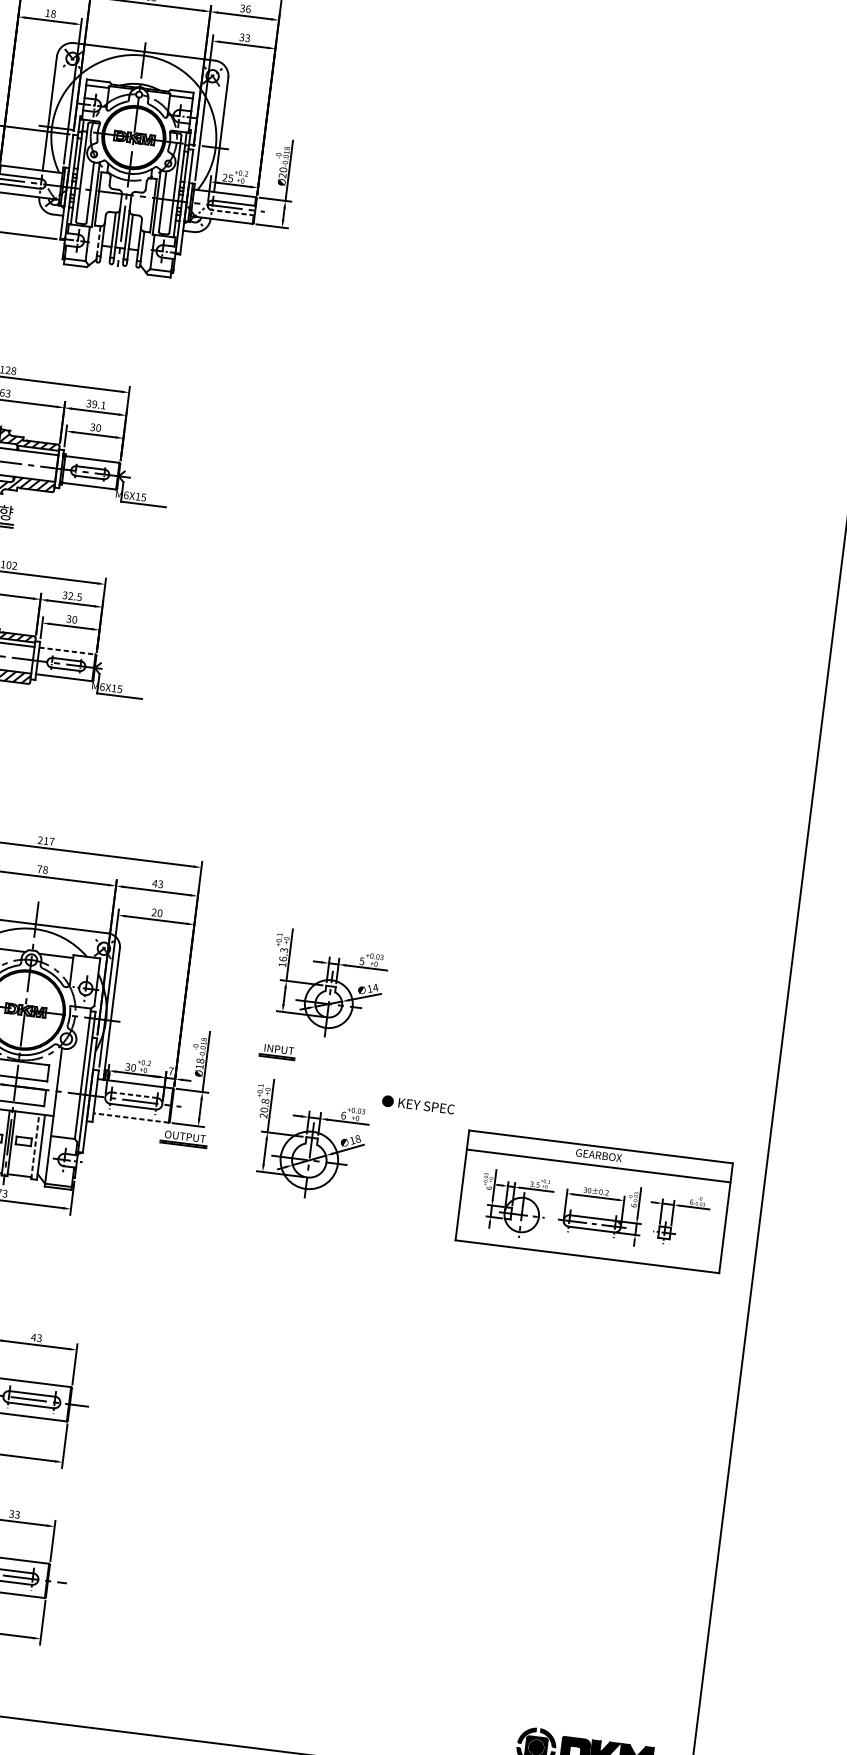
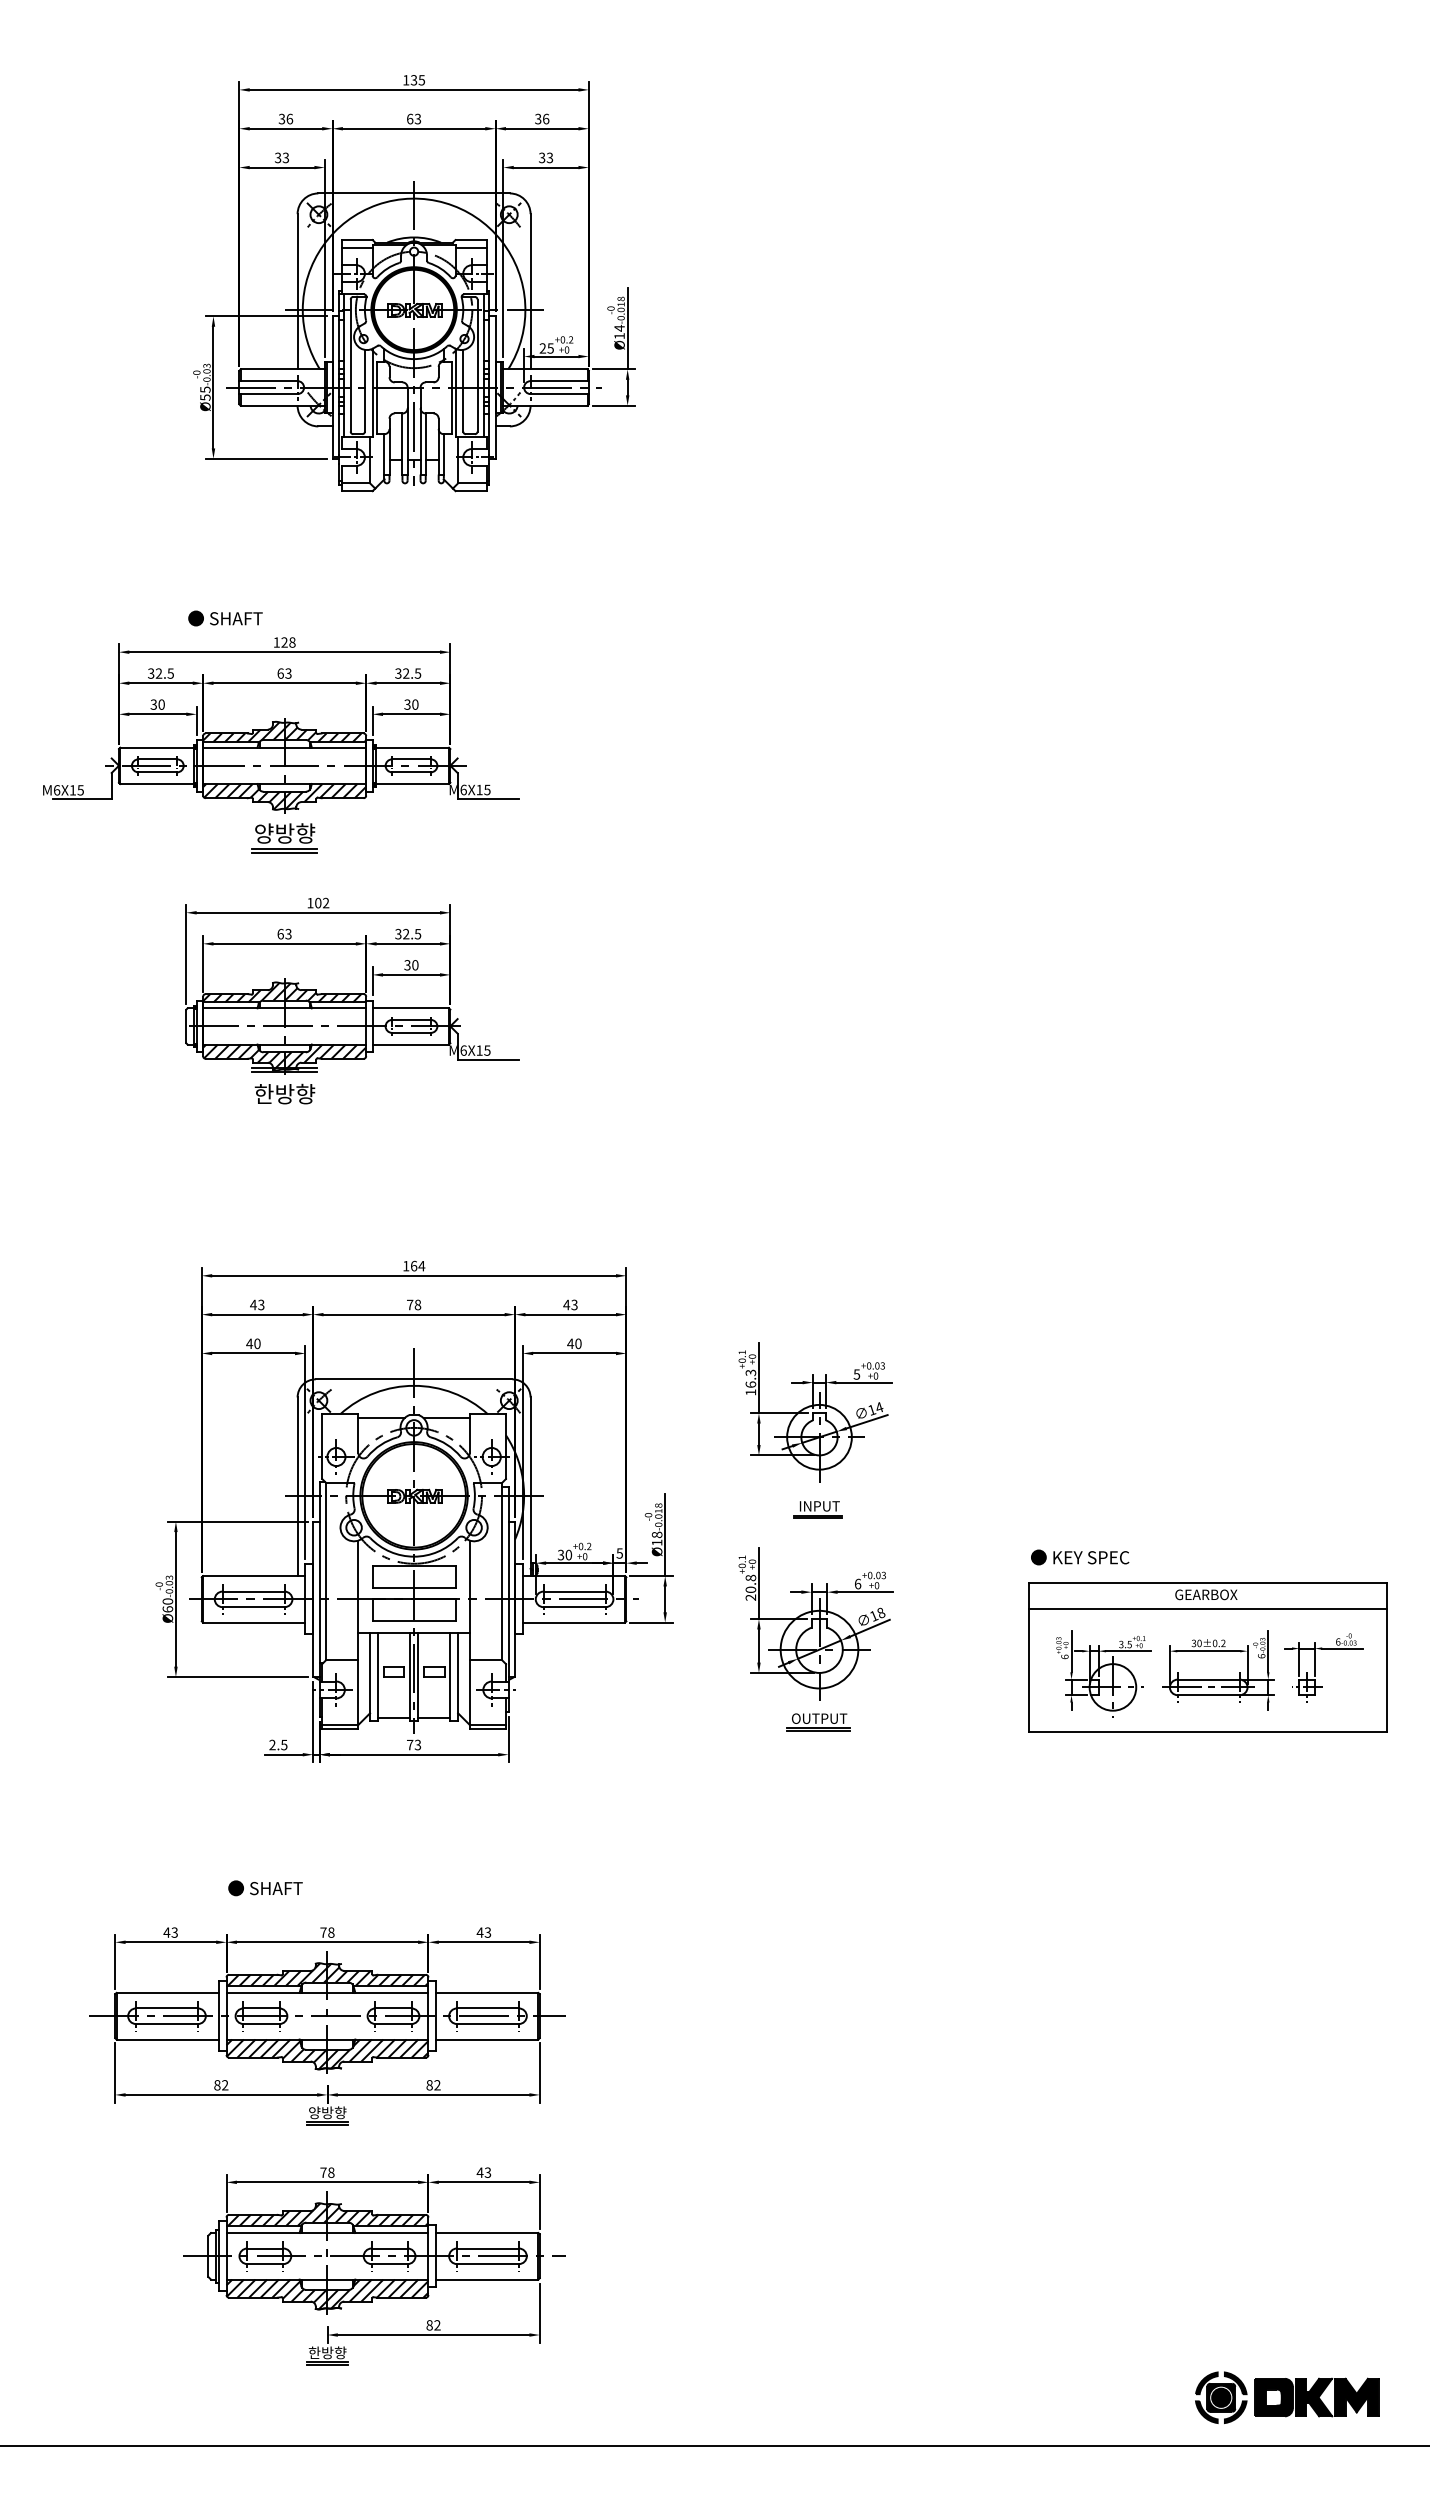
text: (50, 13) -> (281, 157), 18 -> 33
text: (283, 172) -> (619, 331), Ø20 -> Ø14
line: (233, 213) -> (559, 394), dashed -> solid
line: (98, 240) -> (384, 453), dashed -> solid
text: (99, 404) -> (412, 673), 39.1 -> 32.5
line: (67, 651) -> (411, 1008), dashed -> solid
text: (46, 840) -> (414, 1265), 217 -> 164
text: (154, 912) -> (570, 1343), 20 -> 40
part: (277, 1051) -> (817, 1509), moved
text: (171, 1071) -> (619, 1553), 7 -> 5
line: (135, 1095) -> (575, 1591), dashed -> solid
text: (418, 1105) -> (1080, 1557), moved
line: (130, 1117) -> (573, 1622), dashed -> solid
part: (184, 1139) -> (818, 1722), moved
line: (35, 1146) -> (450, 1676), dashed -> solid
text: (11, 1513) -> (479, 2172), 33 -> 43

